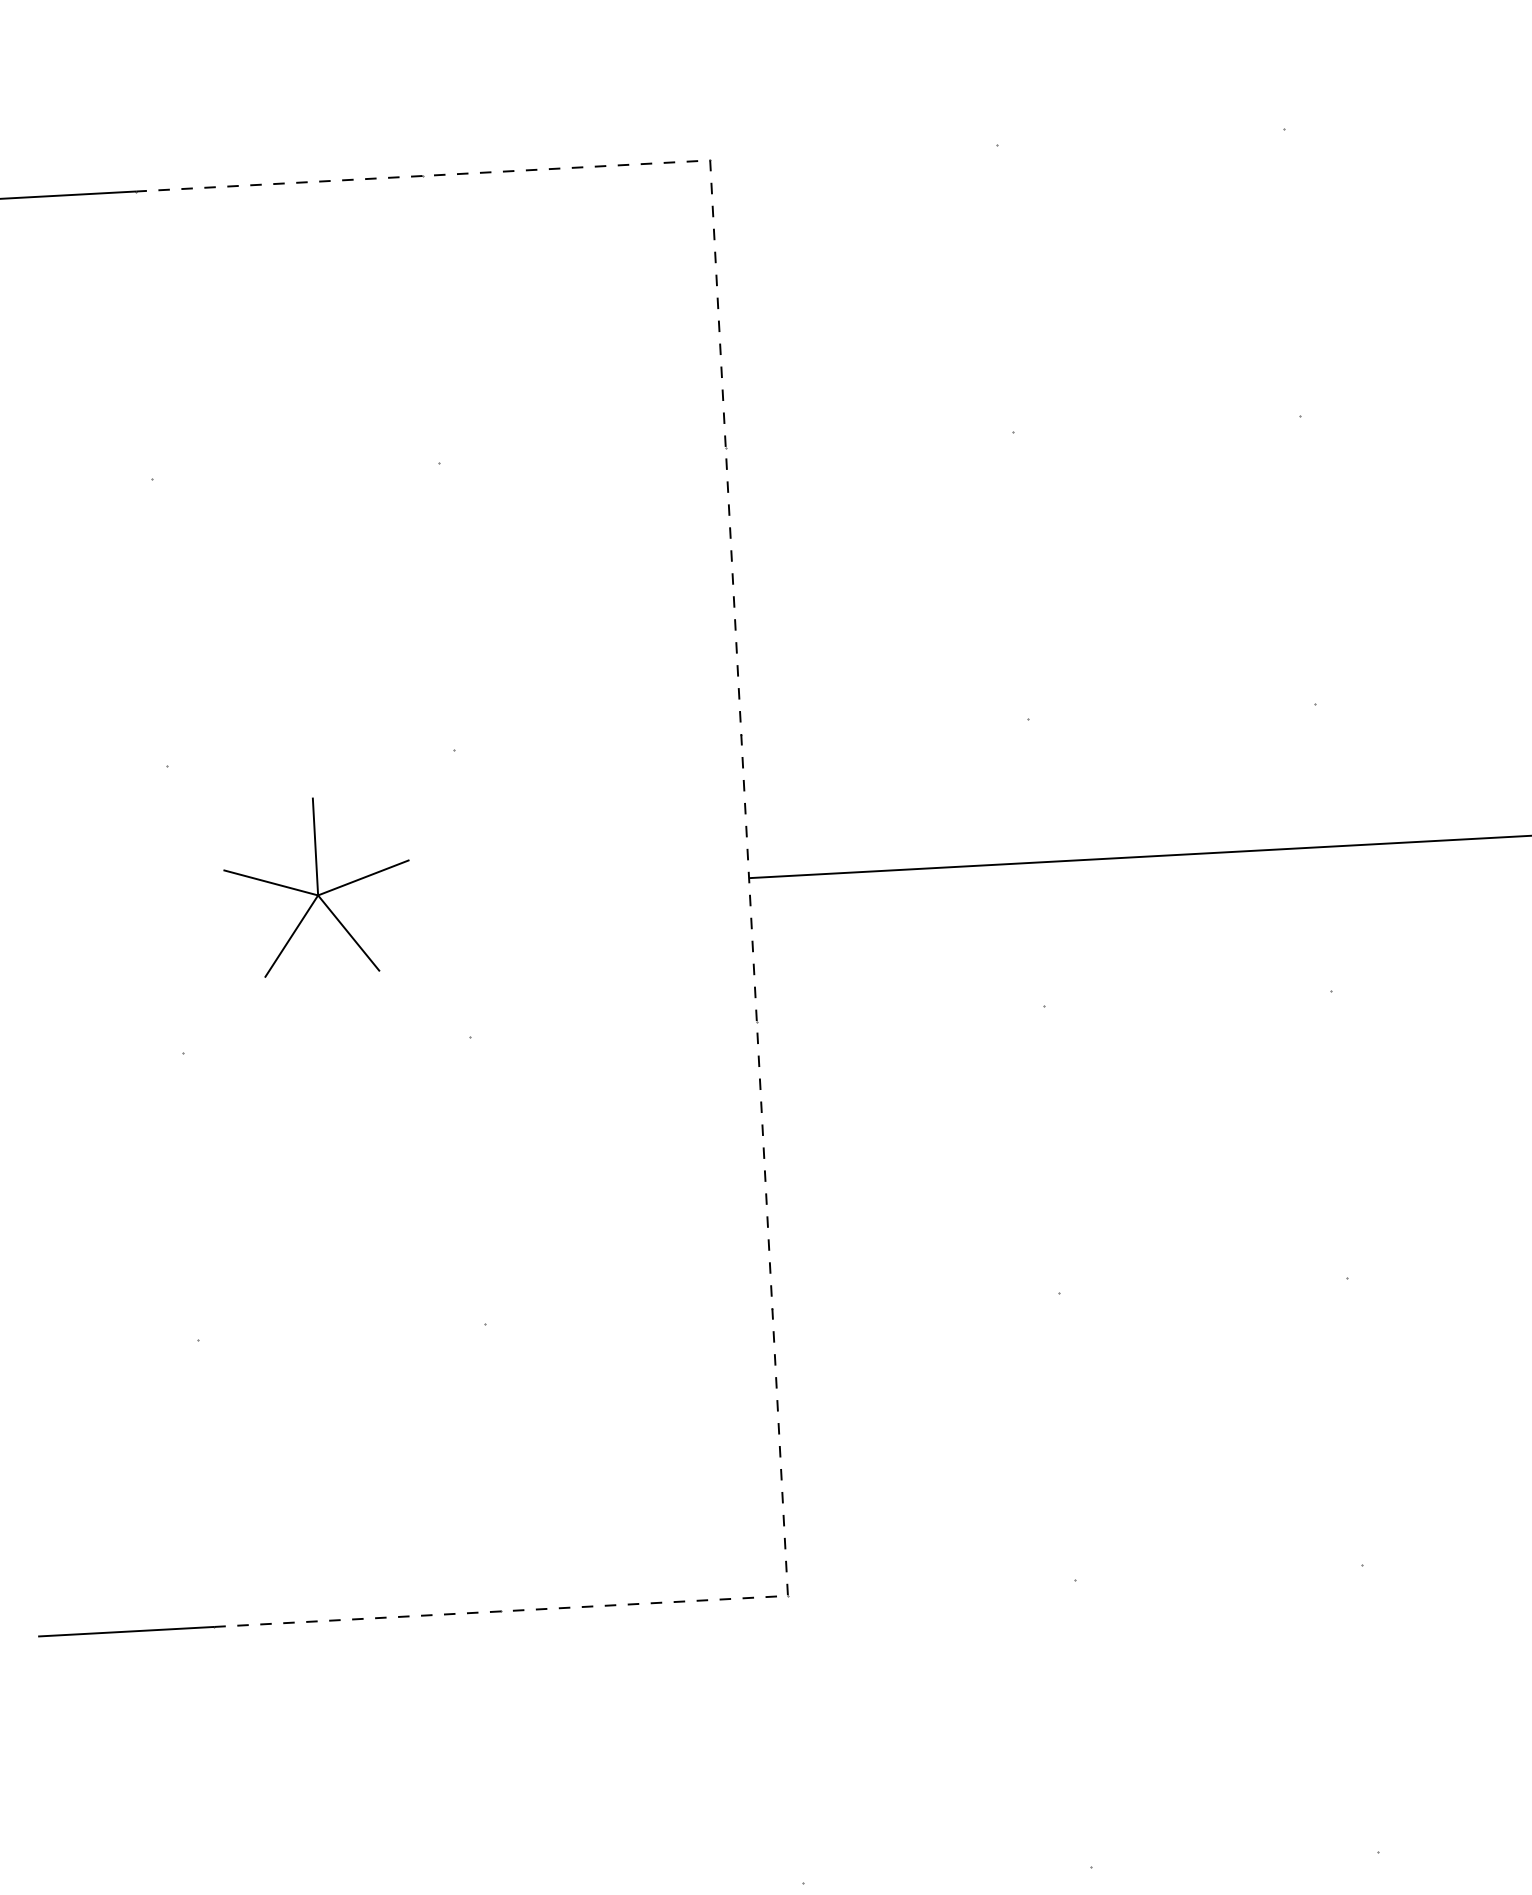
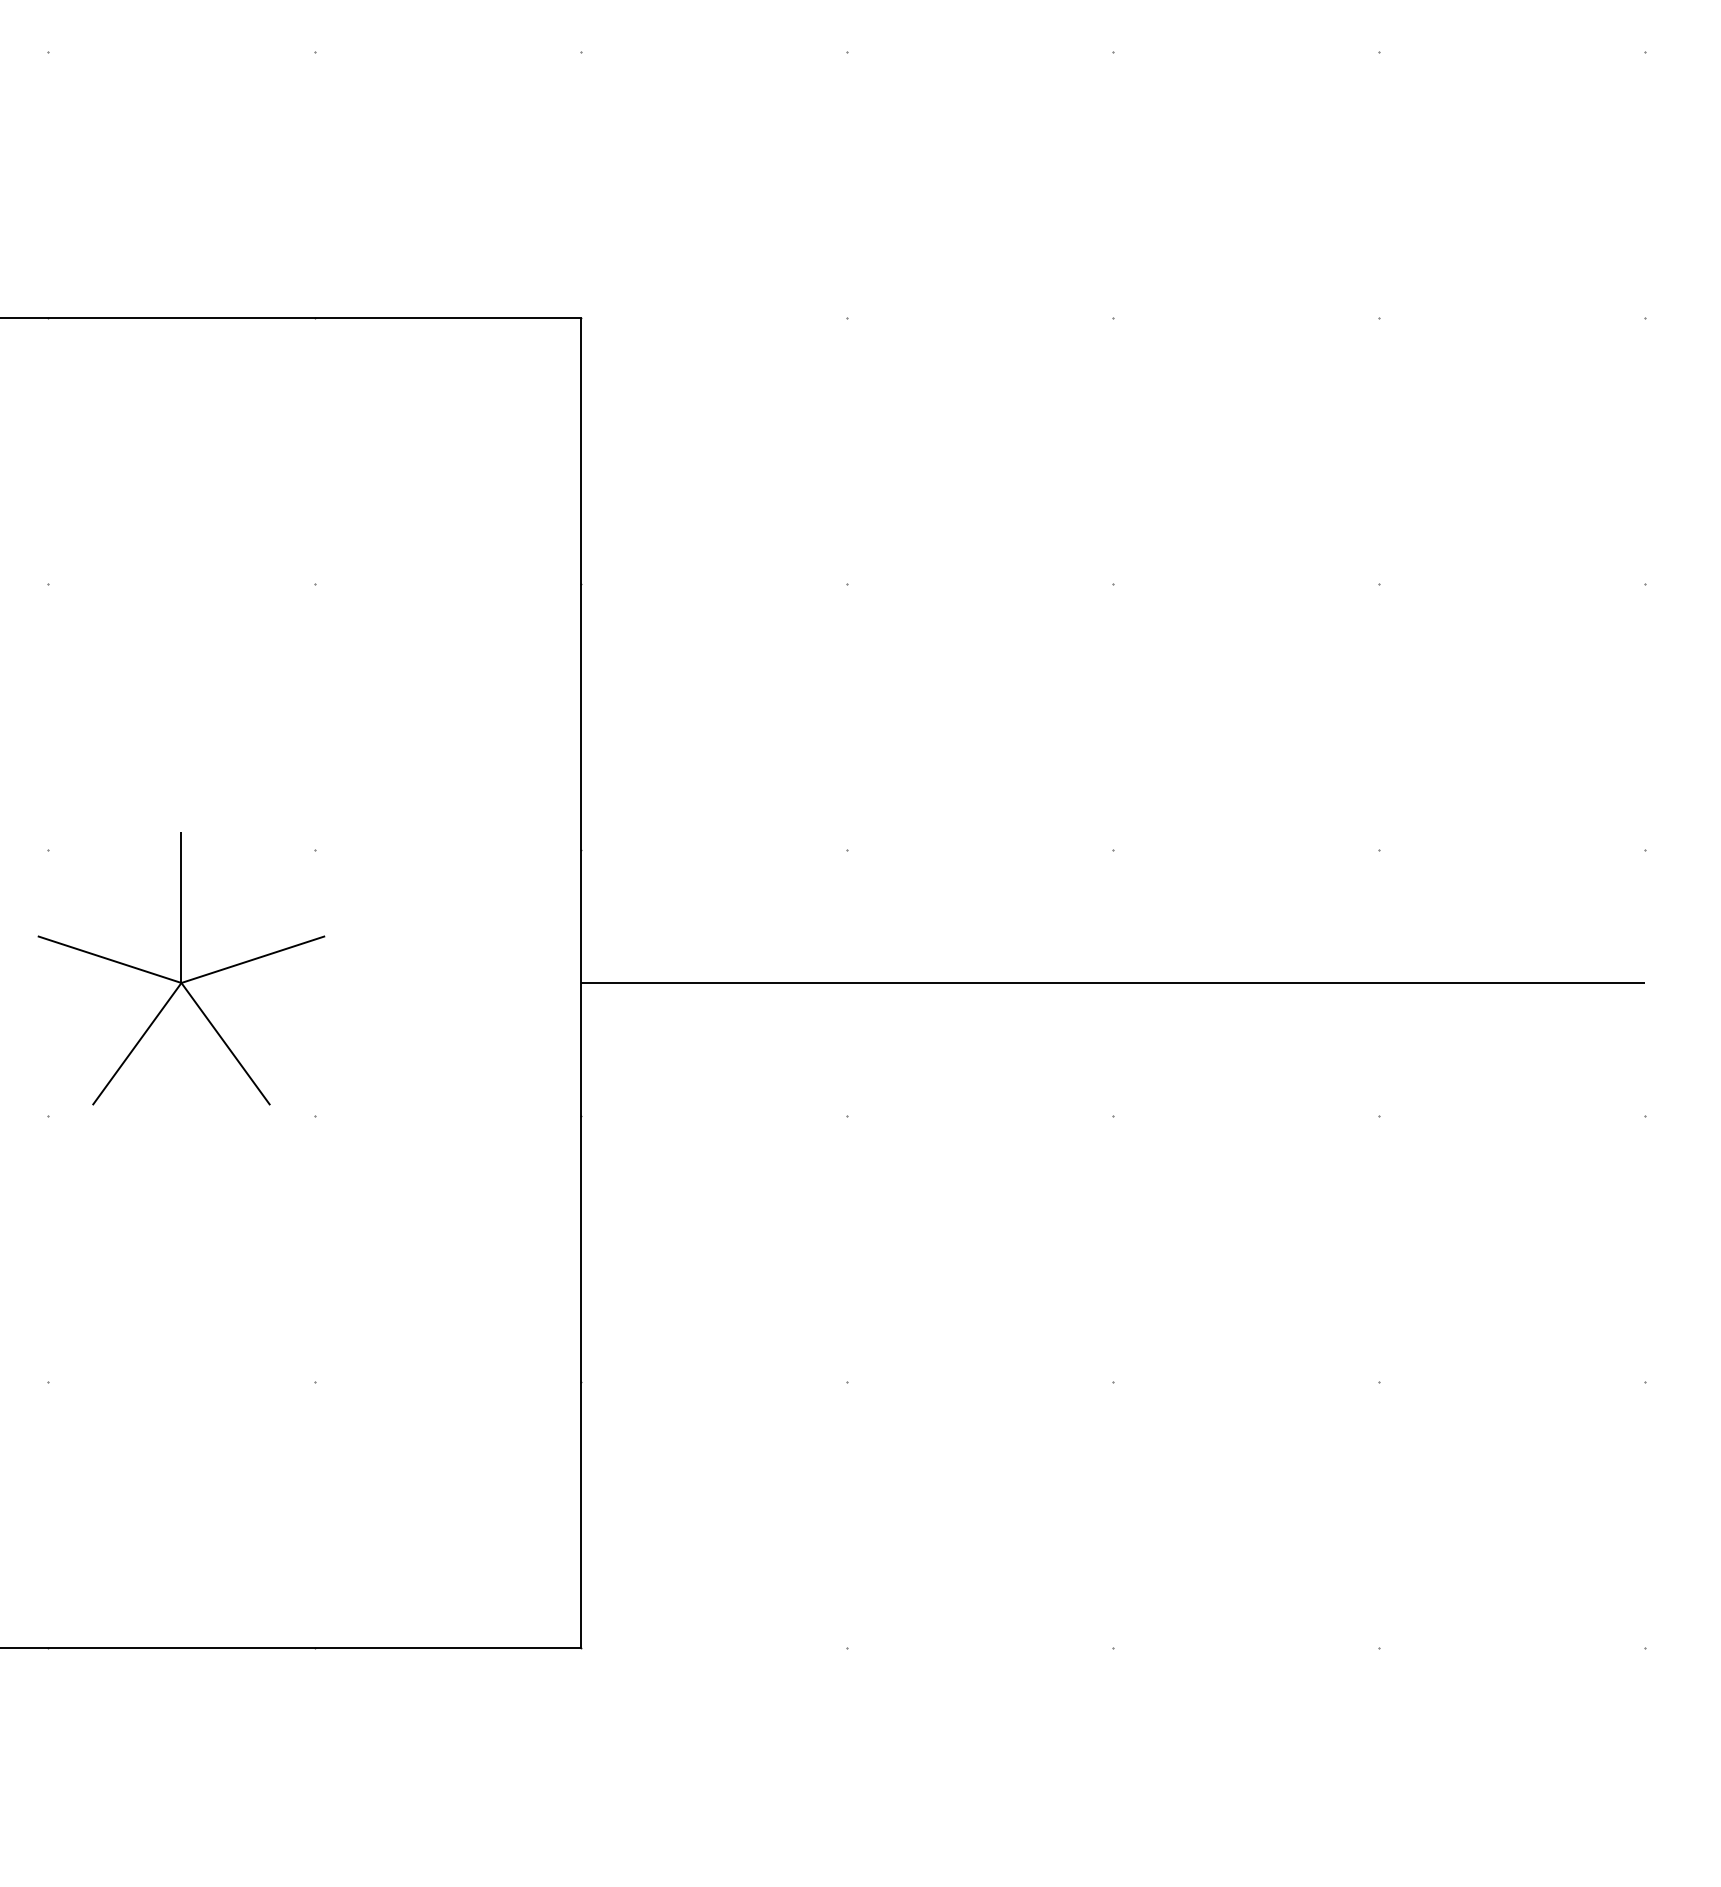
line: (748, 877) -> (580, 982), dashed -> solid
part: (317, 885) -> (181, 968), size x1.67

